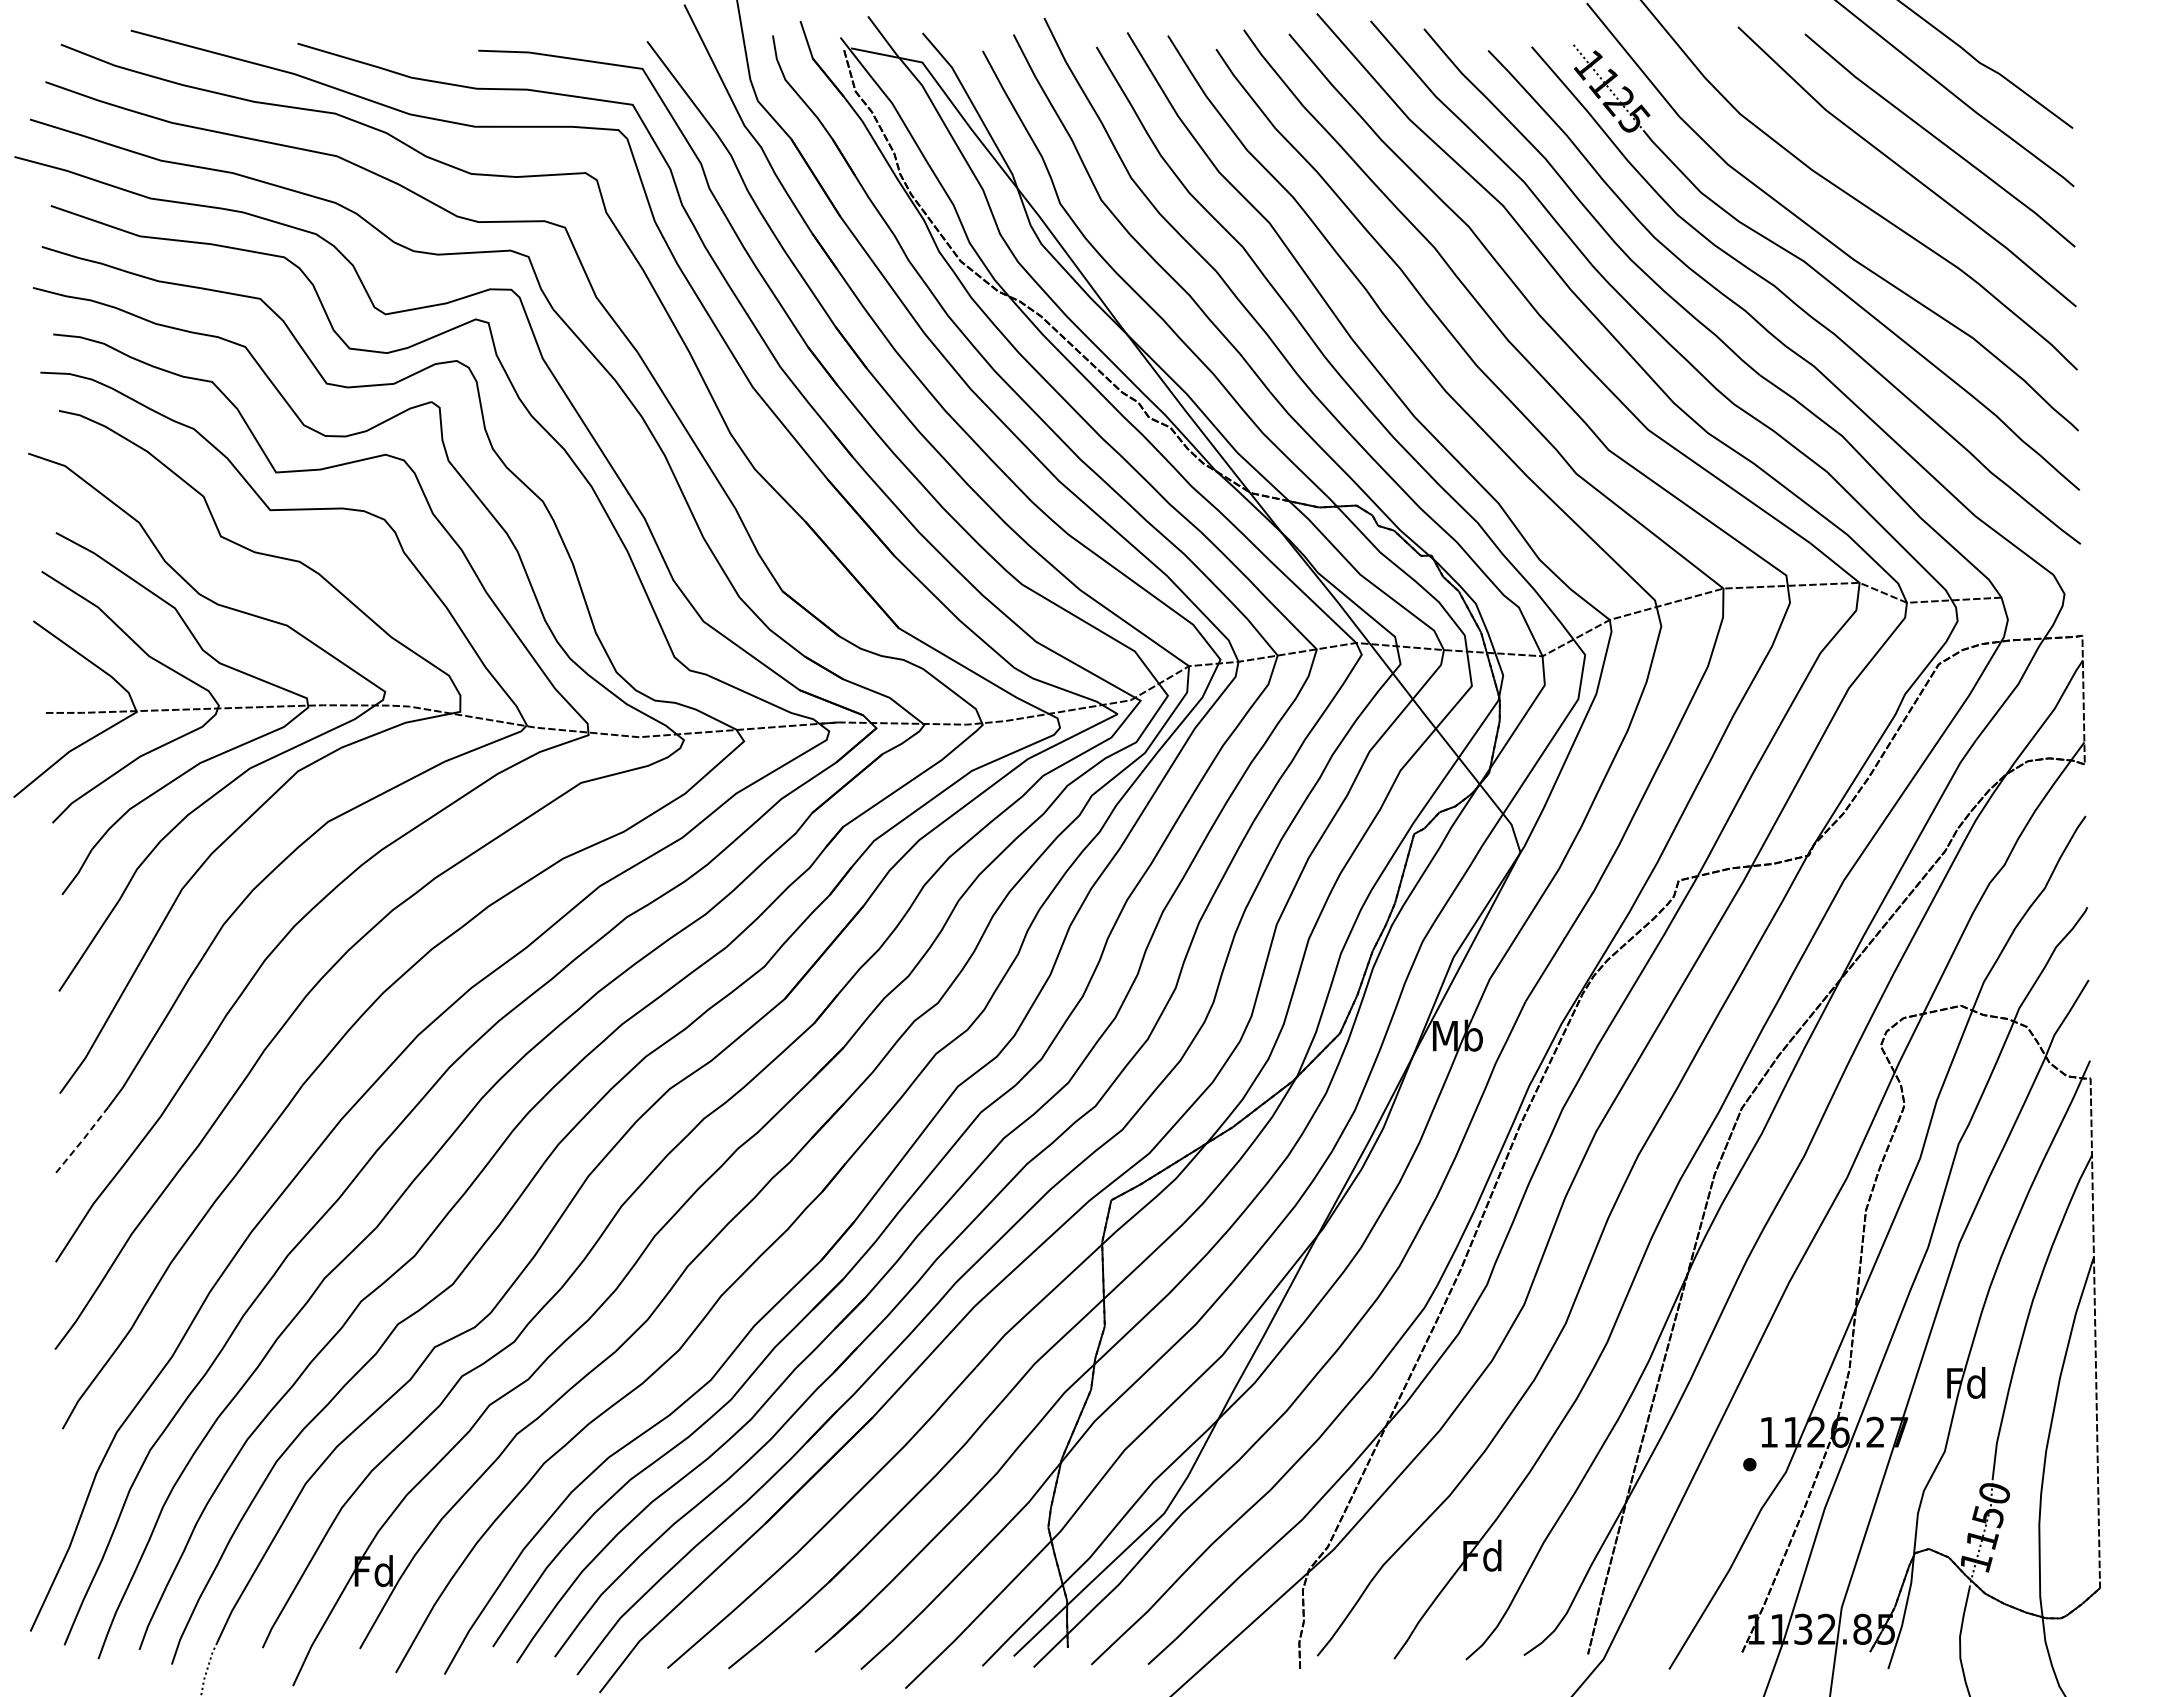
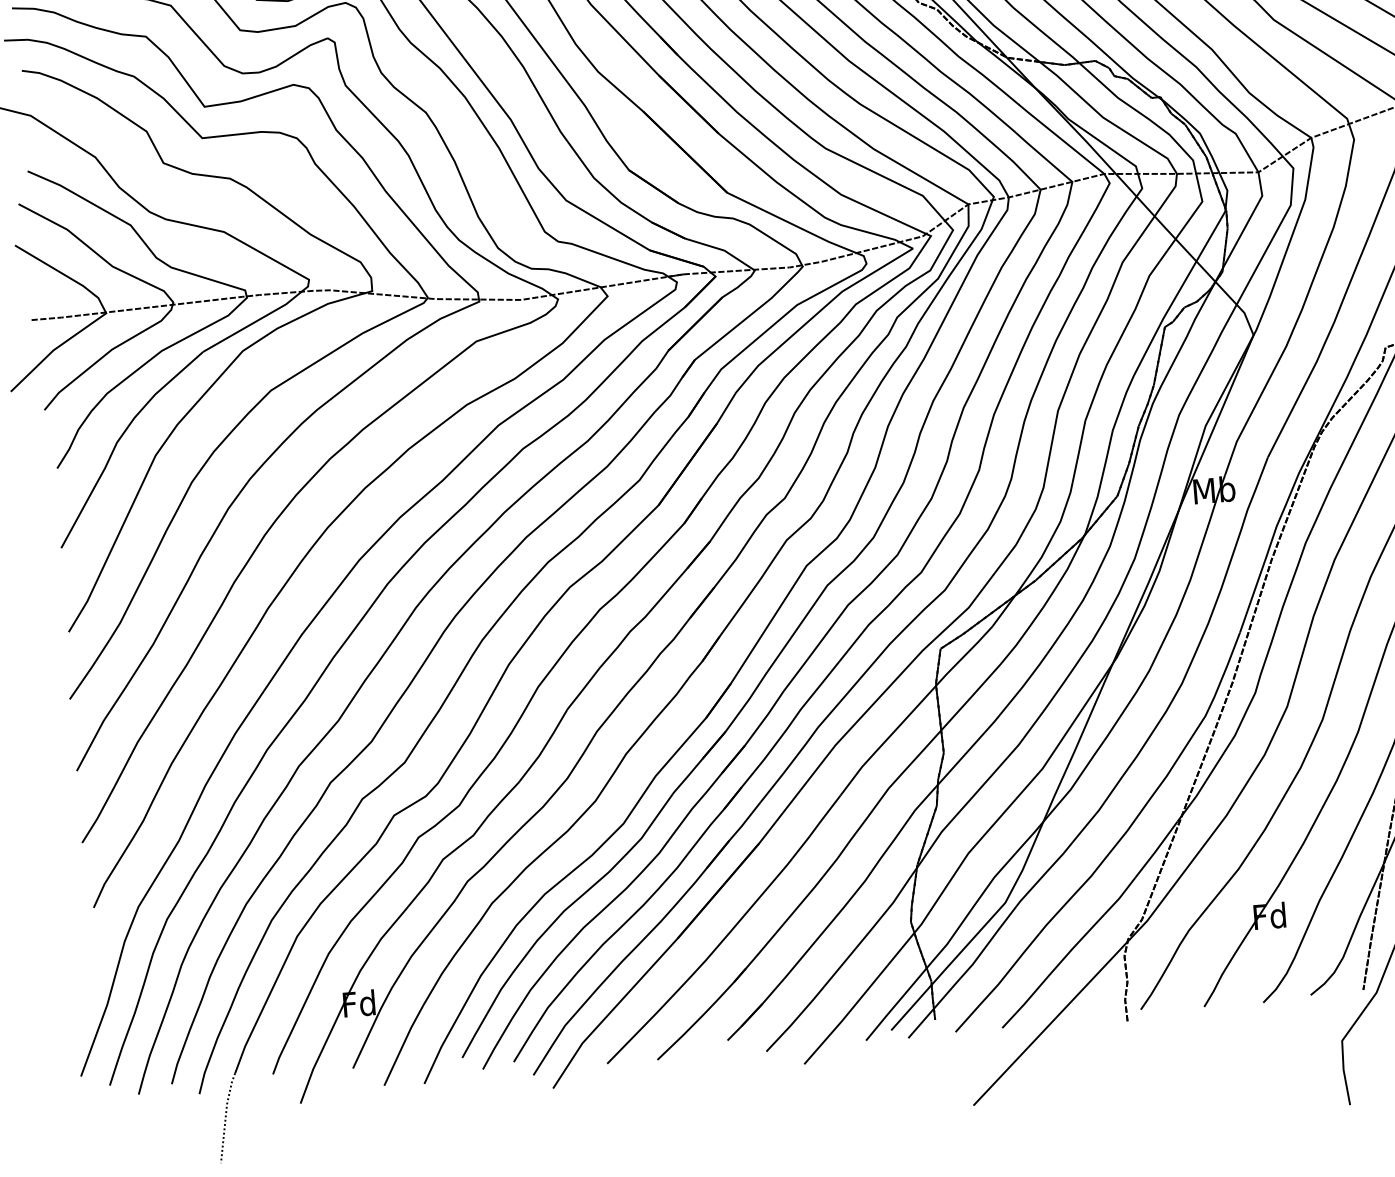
line: (81, 1141) -> (89, 670), dashed -> solid

